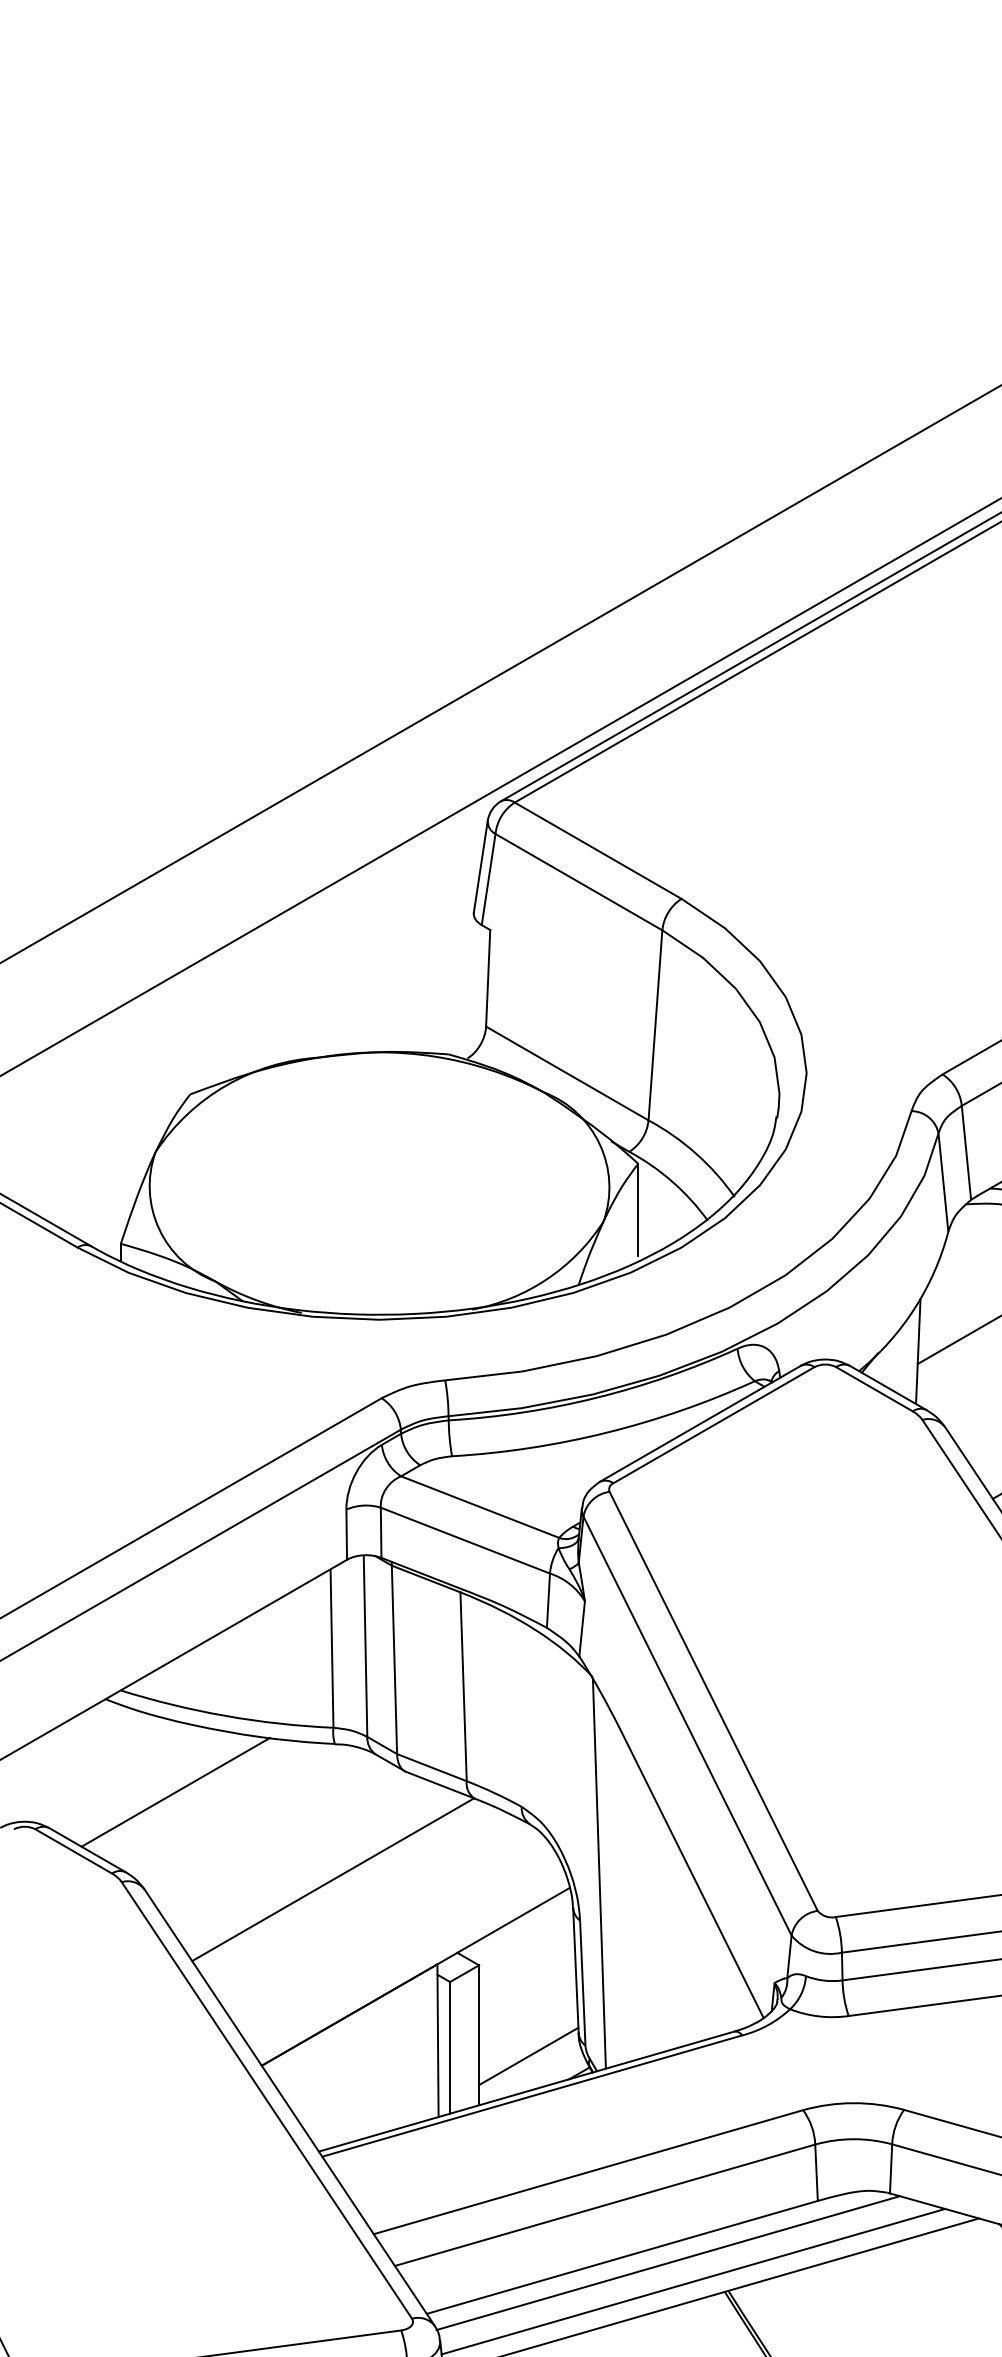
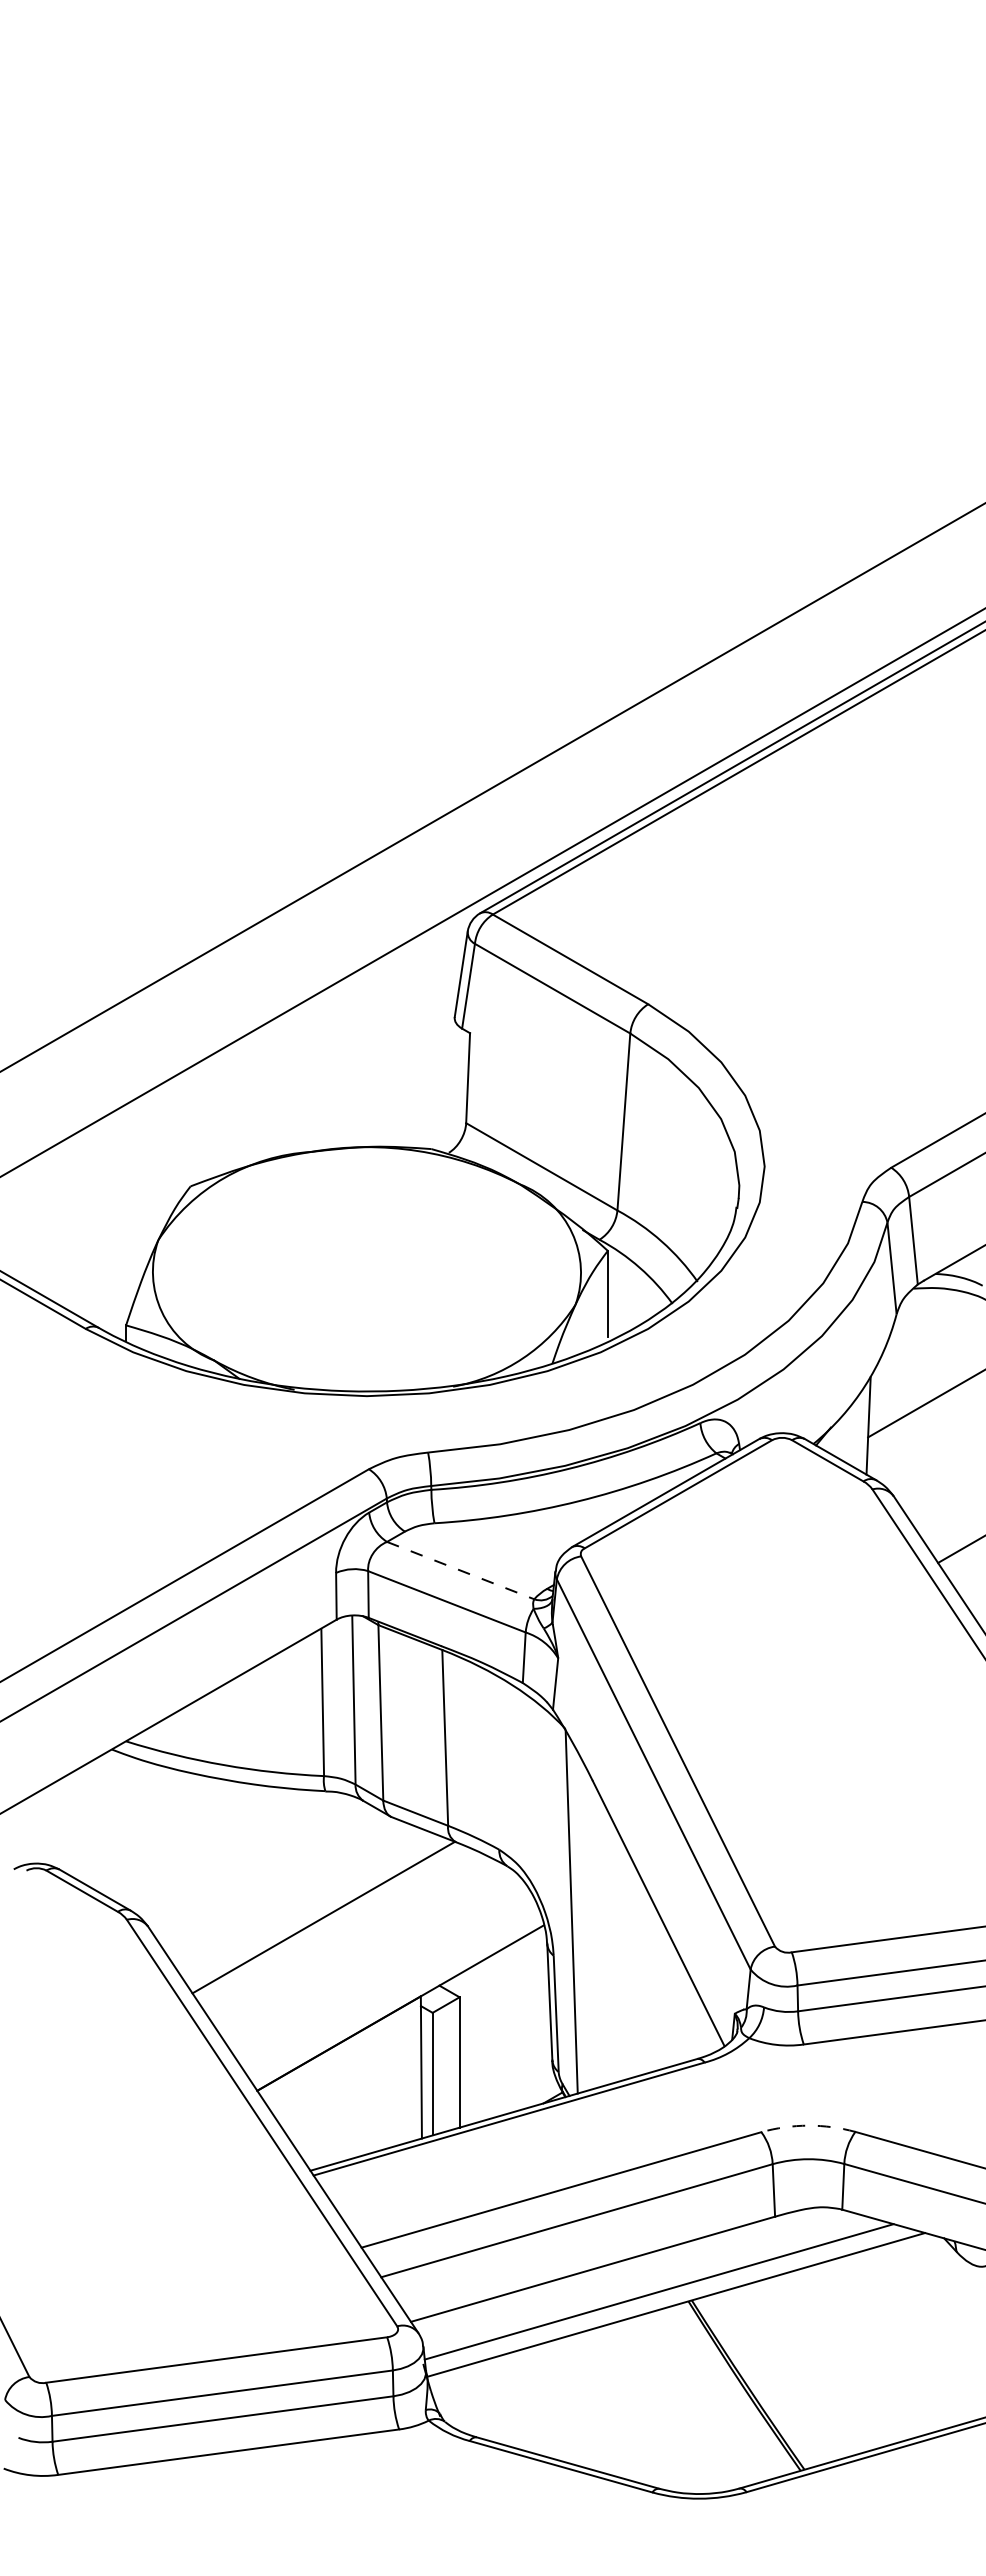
line: (481, 1506) -> (461, 1570), solid -> dashed
line: (175, 1791) -> (176, 1835), removed
line: (528, 2055) -> (505, 2081), removed
arc: (853, 2103) -> (808, 2125), solid -> dashed
line: (667, 2263) -> (635, 2274), removed

